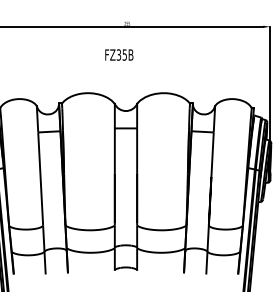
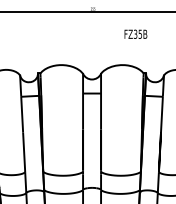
text: (119, 54) -> (136, 33), moved

